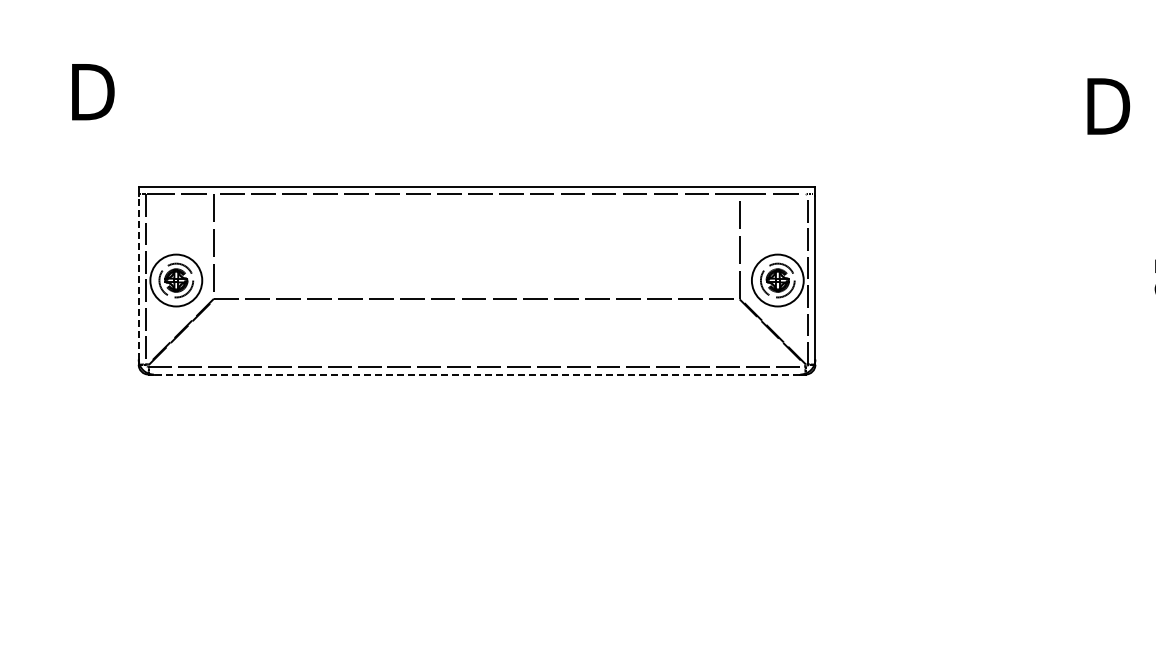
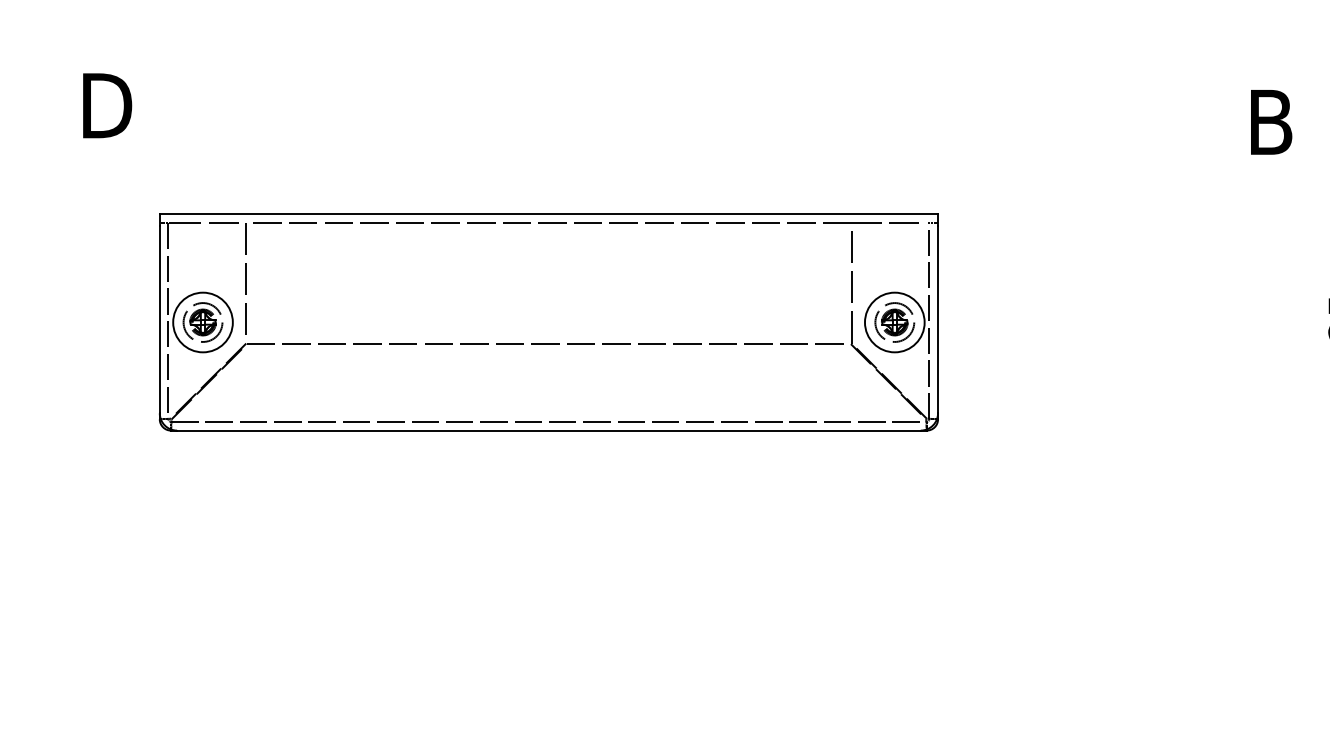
text: (1112, 106) -> (1279, 122), D -> B
line: (138, 277) -> (159, 318), dashed -> solid
line: (476, 374) -> (548, 430), dashed -> solid

